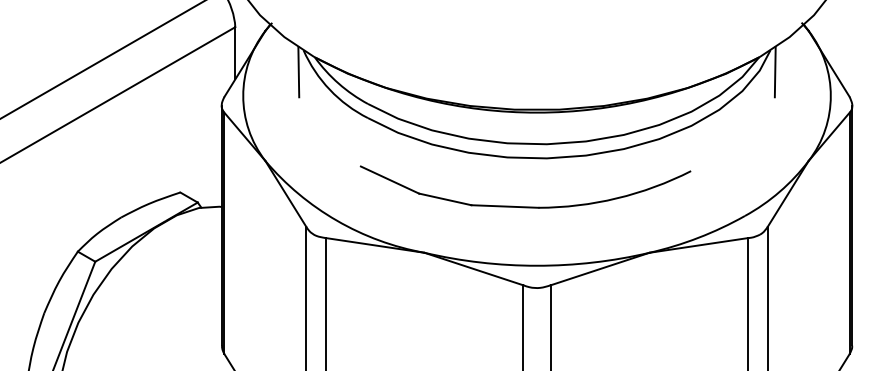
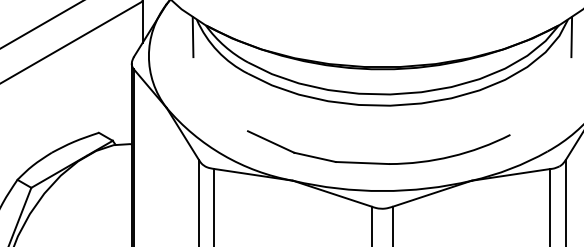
part: (525, 206) -> (378, 163), moved

